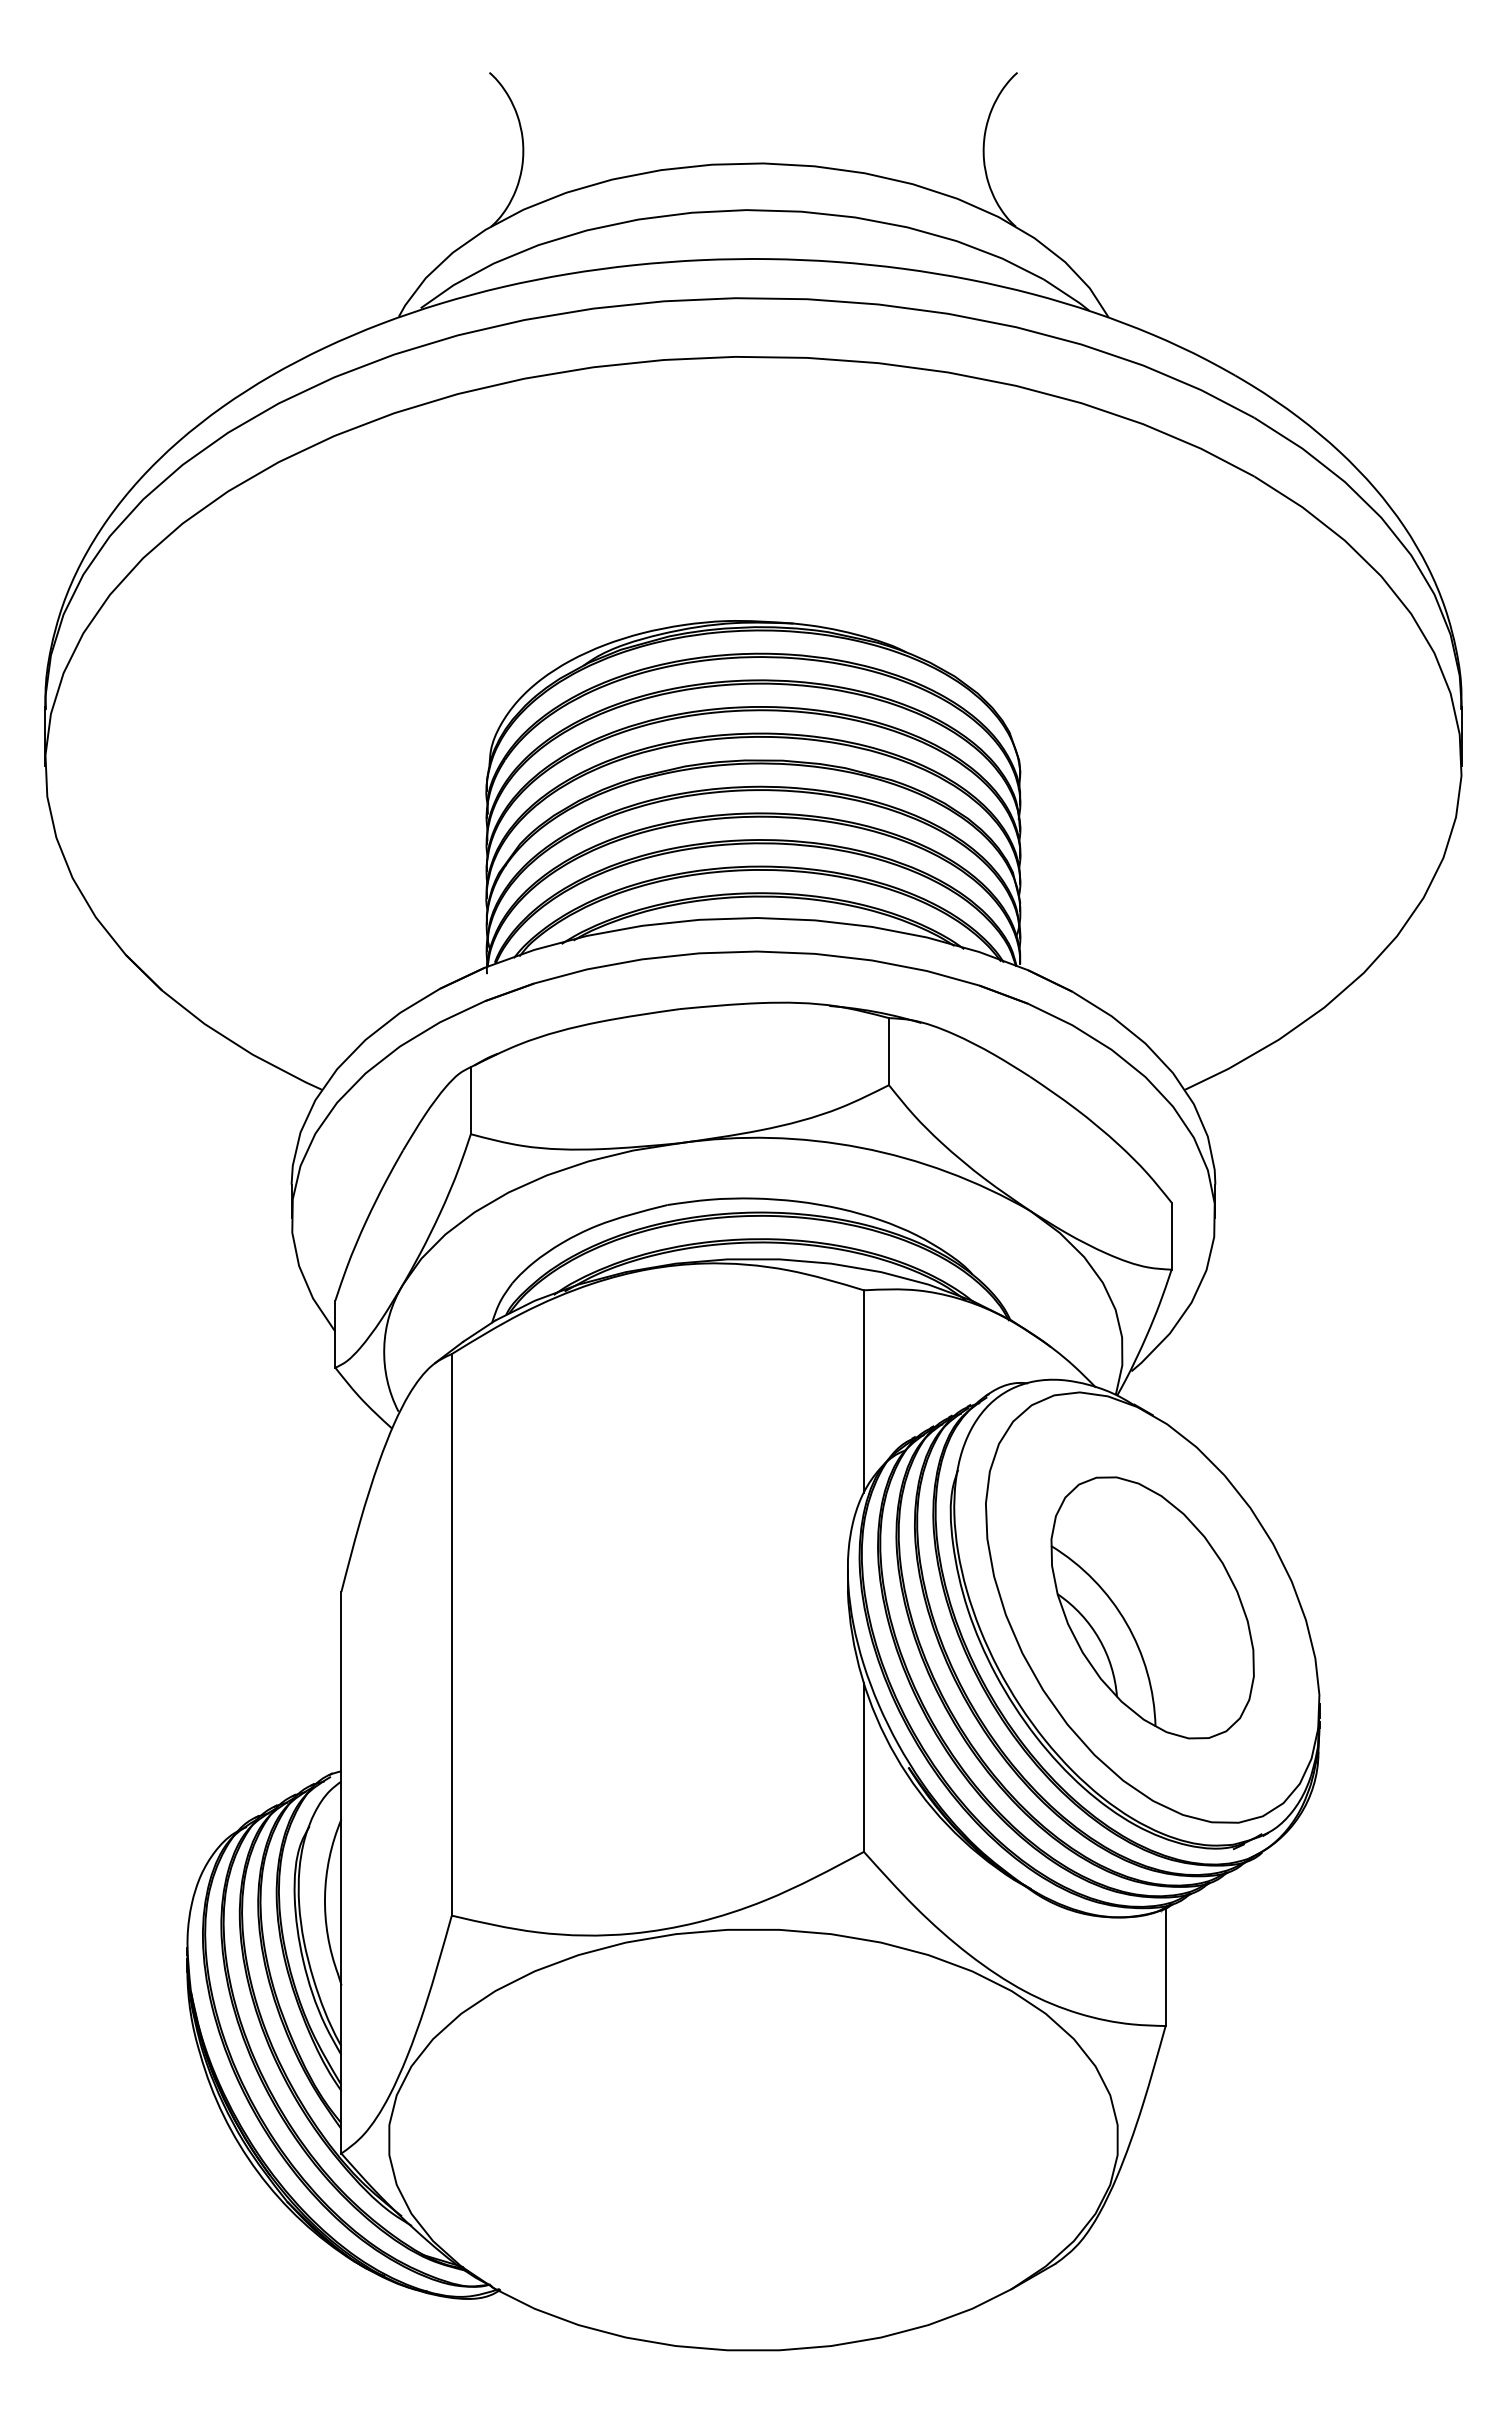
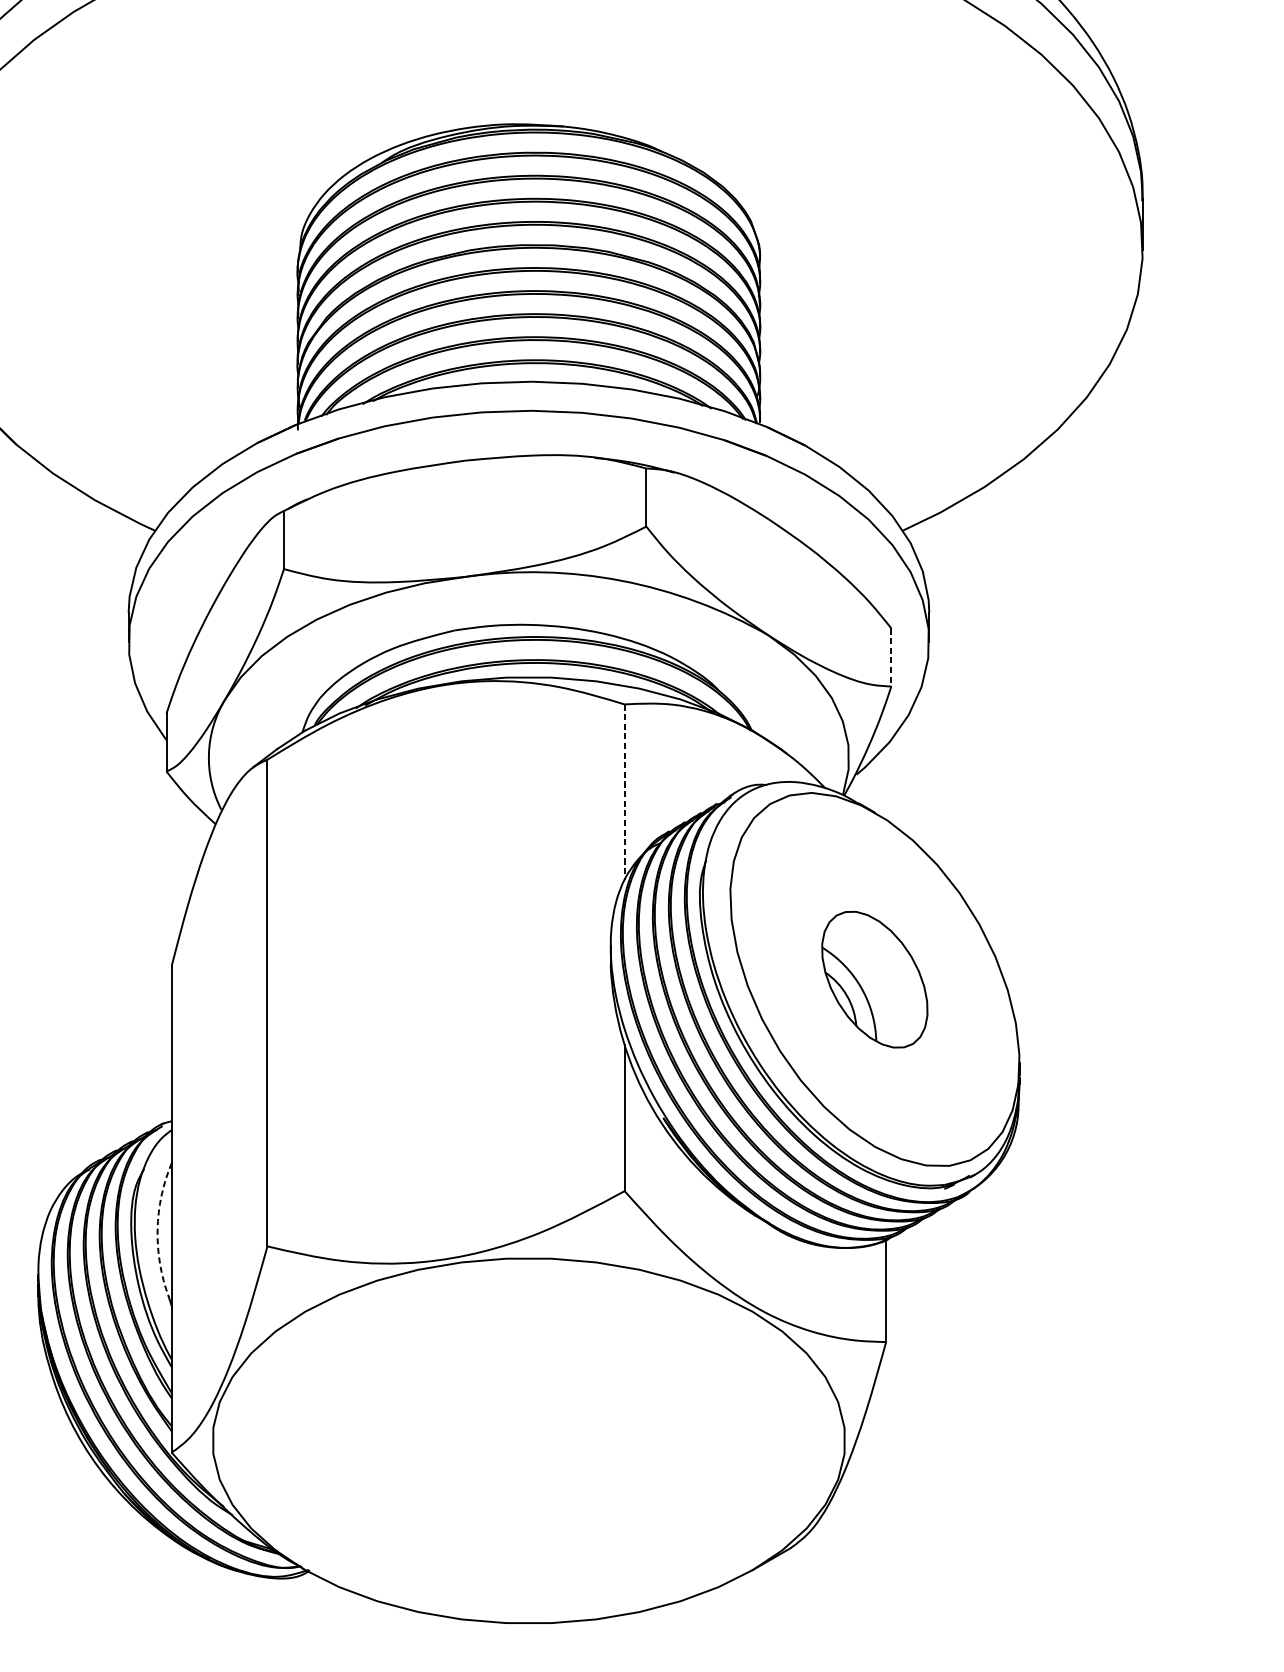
line: (1171, 1236) -> (891, 657), solid -> dashed
line: (863, 1391) -> (624, 792), solid -> dashed
part: (1152, 1607) -> (874, 979), size x0.6
arc: (325, 1896) -> (158, 1229), solid -> dashed

